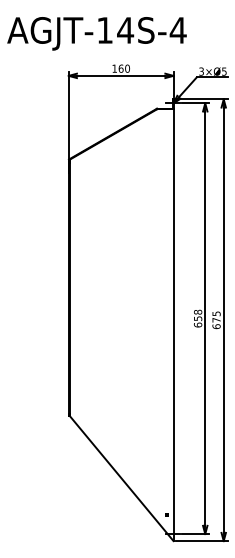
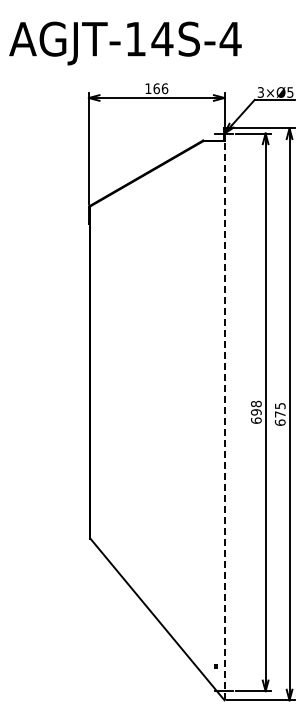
text: (127, 68) -> (165, 88), 160 -> 166
text: (198, 318) -> (256, 412), 658 -> 698
line: (173, 324) -> (224, 420), solid -> dashed

